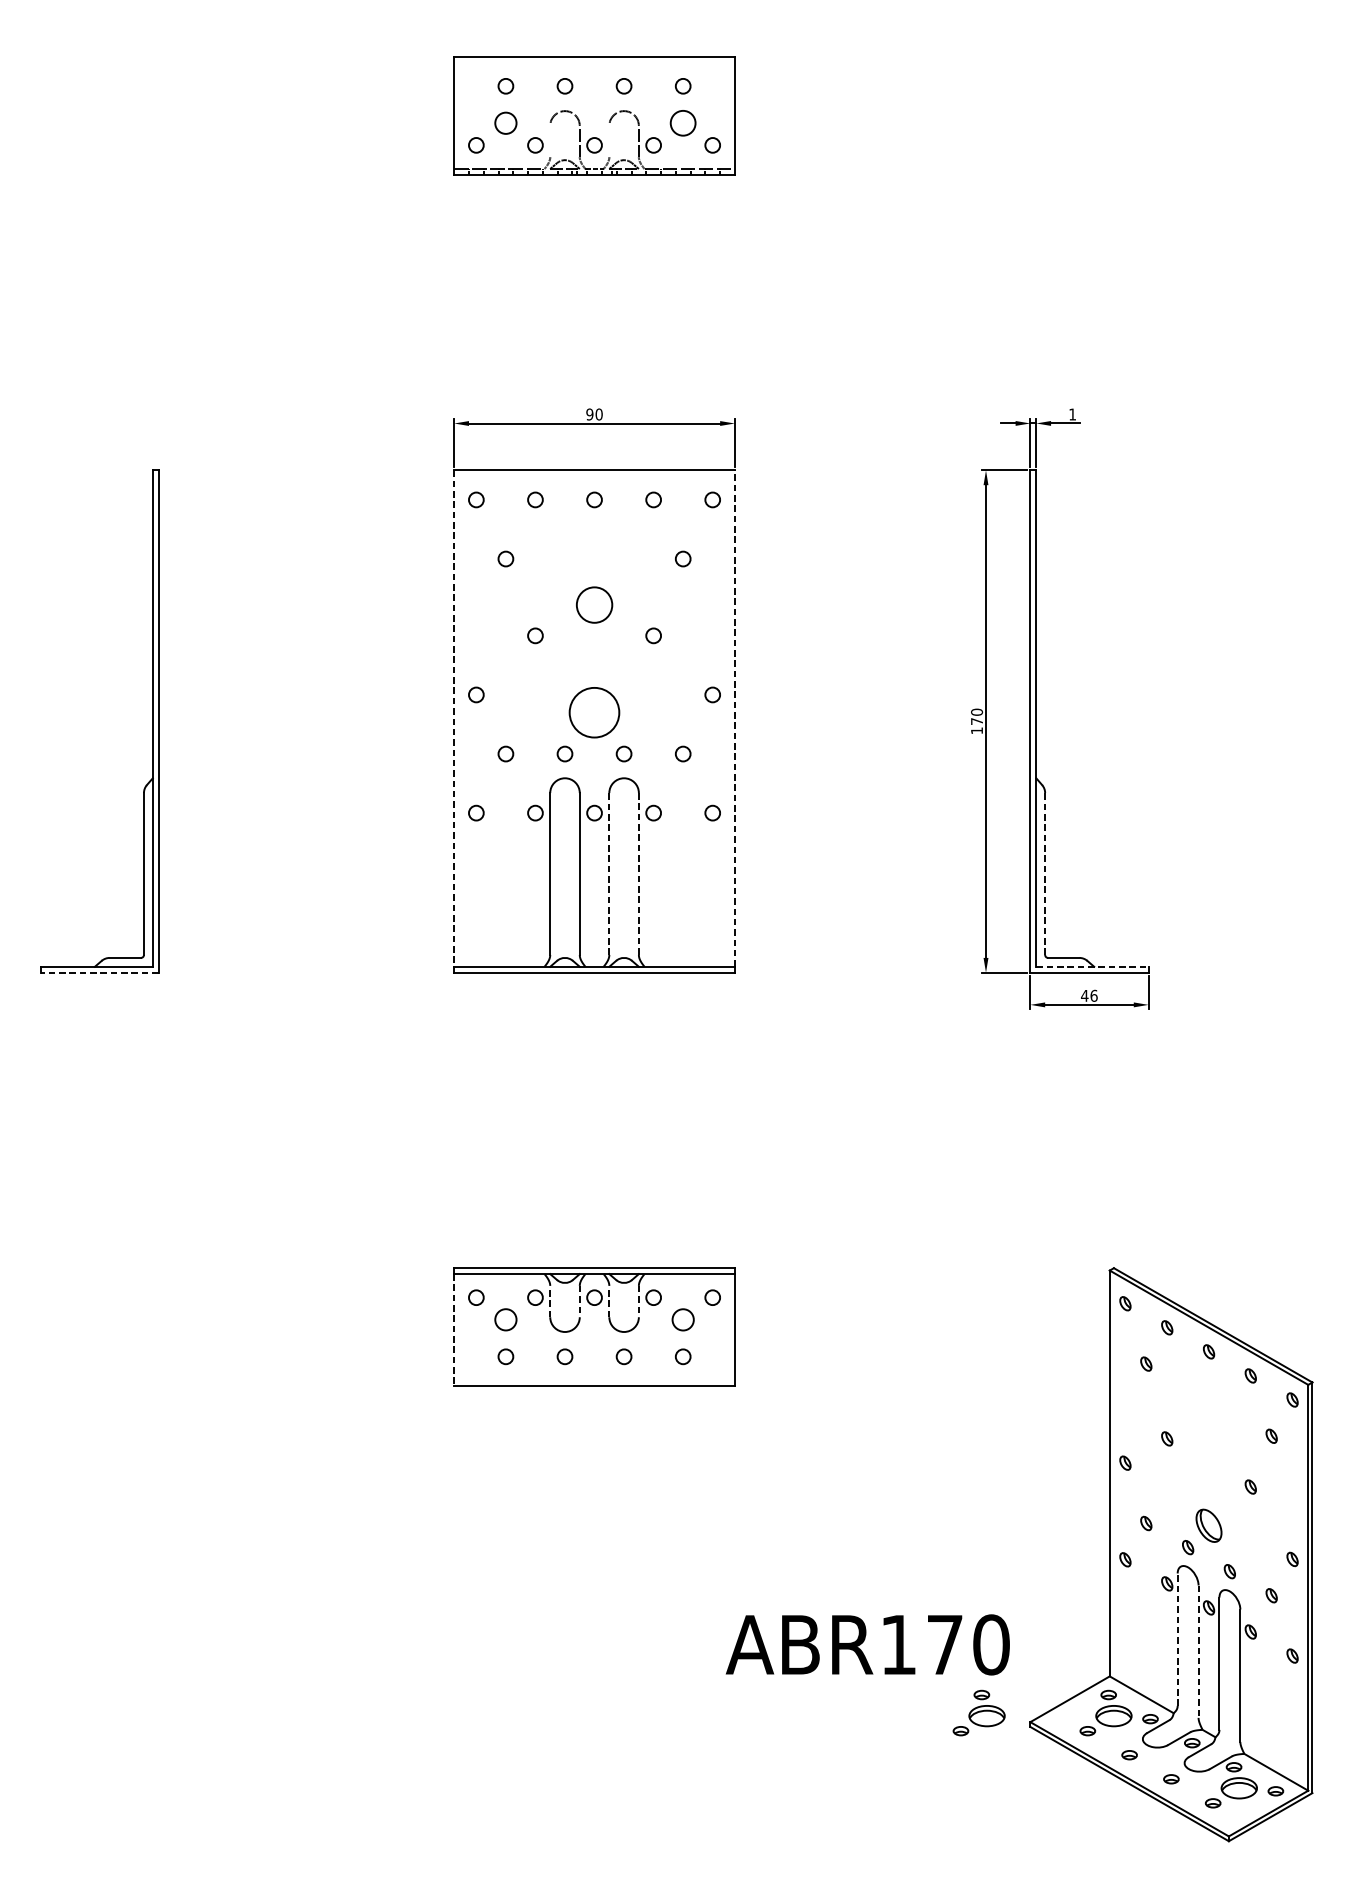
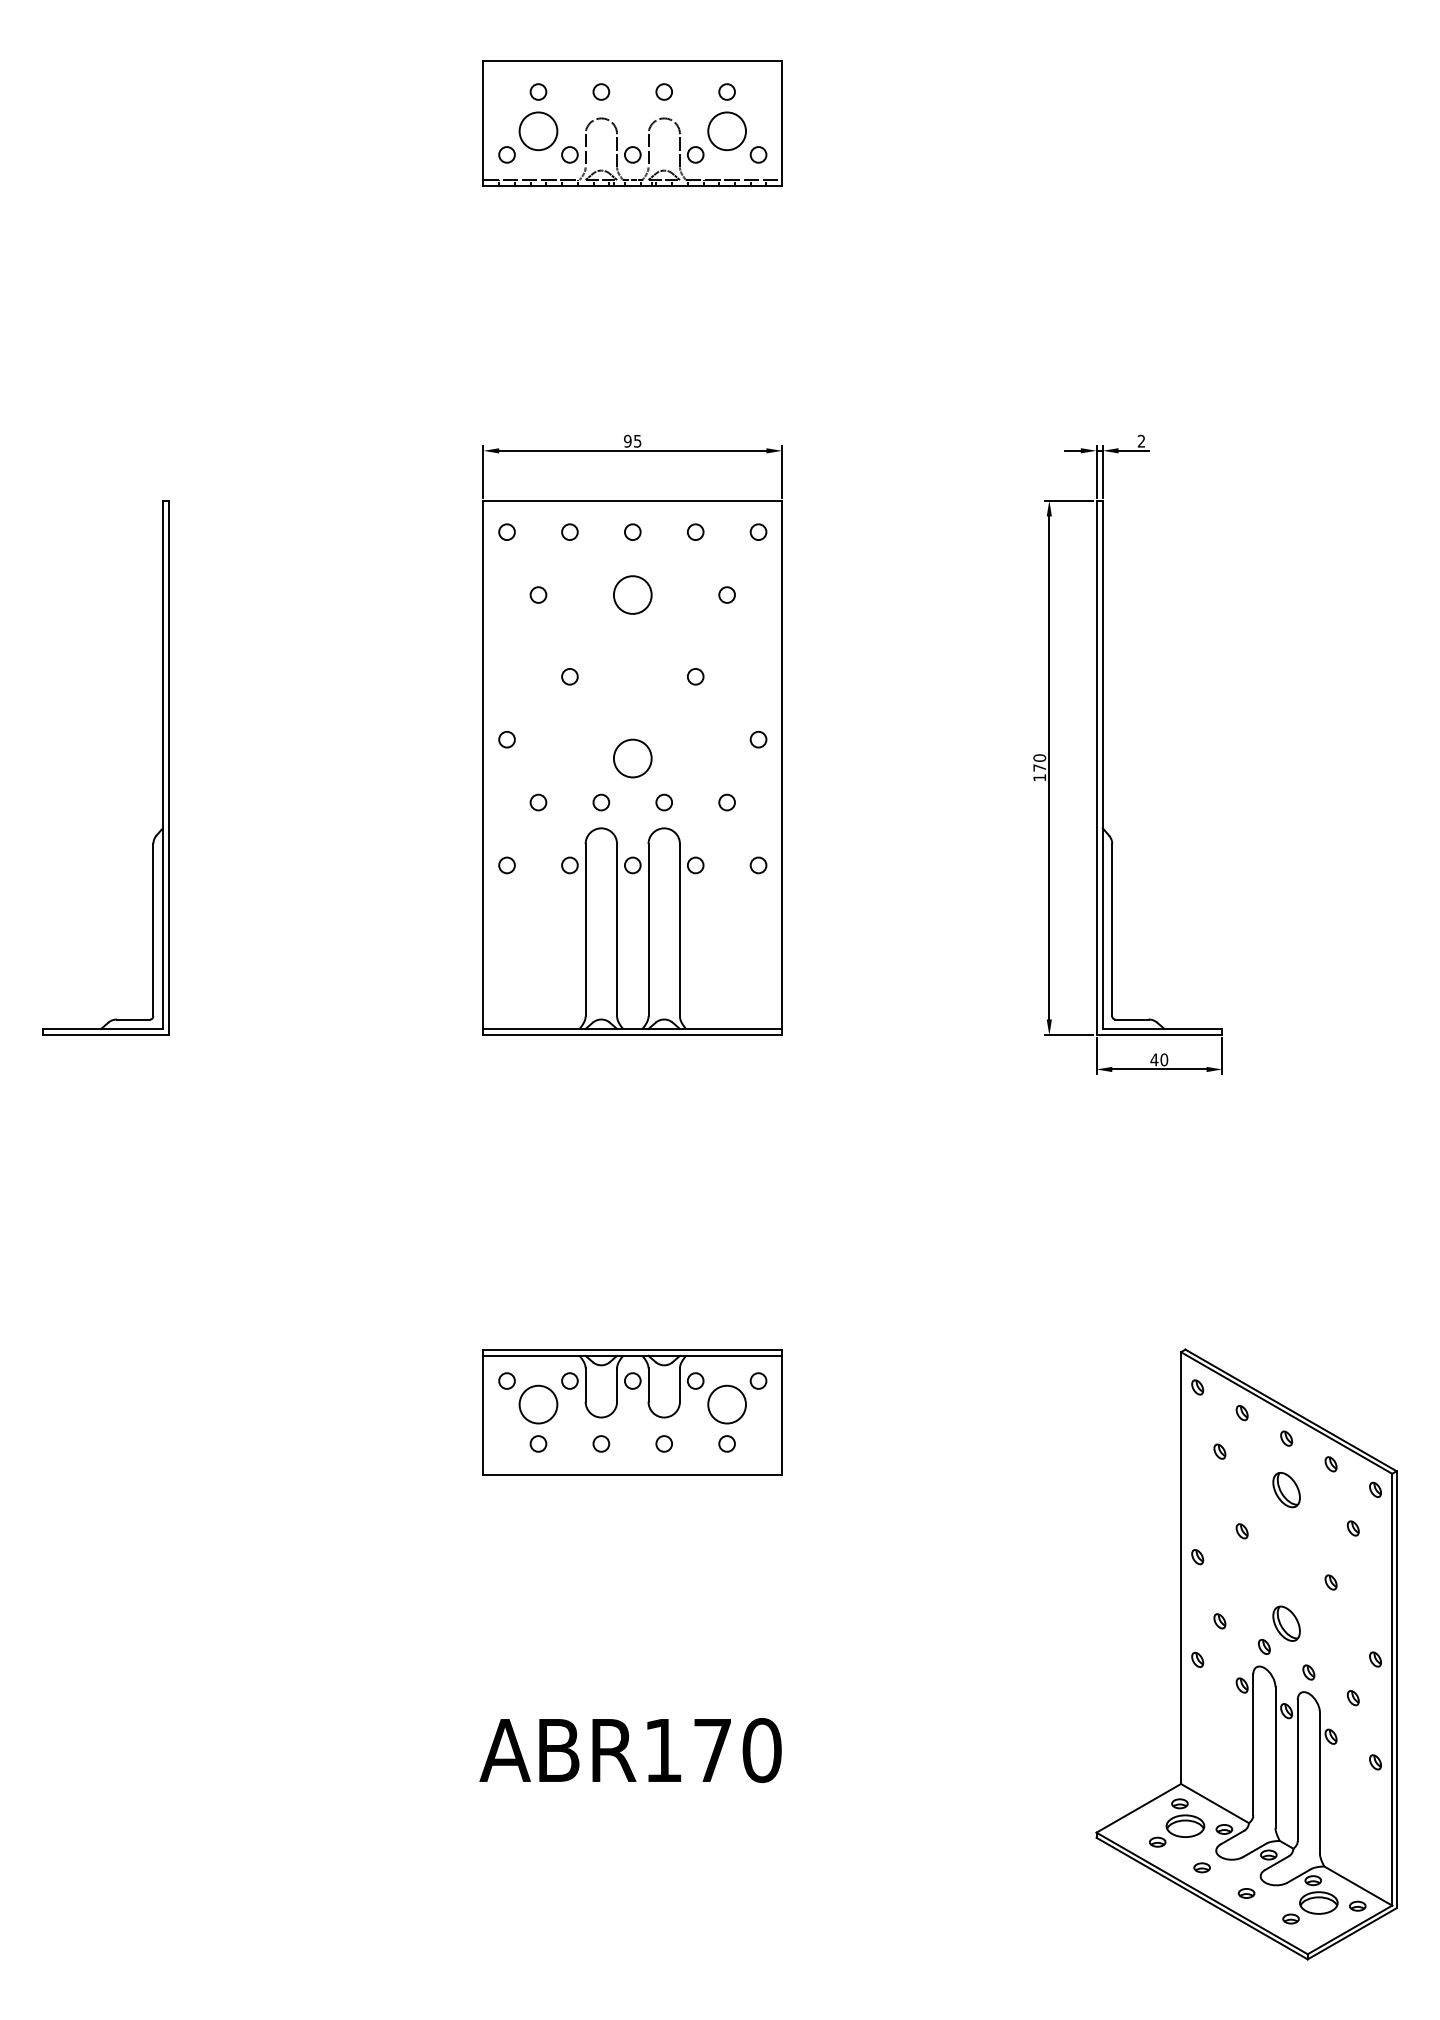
circle: (505, 123) -> (538, 131), size x1.67
circle: (682, 123) -> (726, 131), size x1.43
line: (550, 141) -> (585, 150), added
line: (609, 141) -> (648, 150), added
text: (598, 413) -> (637, 440), 90 -> 95
text: (1071, 413) -> (1140, 440), 1 -> 2
circle: (594, 604) -> (632, 594), moved
circle: (594, 712) -> (632, 758), size x0.71
line: (735, 718) -> (782, 764), dashed -> solid
line: (454, 719) -> (483, 765), dashed -> solid
line: (609, 873) -> (648, 929), dashed -> solid
line: (1045, 873) -> (1112, 929), dashed -> solid
line: (638, 874) -> (679, 930), dashed -> solid
line: (1092, 966) -> (1162, 1028), dashed -> solid
line: (99, 972) -> (106, 1035), dashed -> solid
text: (1094, 995) -> (1164, 1059), 46 -> 40
line: (550, 1301) -> (585, 1385), dashed -> solid
line: (580, 1301) -> (617, 1385), dashed -> solid
line: (609, 1301) -> (648, 1385), dashed -> solid
line: (638, 1301) -> (679, 1385), dashed -> solid
circle: (505, 1319) -> (538, 1404), size x1.67
circle: (683, 1319) -> (727, 1404), size x1.67
line: (454, 1330) -> (483, 1415), dashed -> solid
part: (1208, 1400) -> (1286, 1490), added
line: (1177, 1639) -> (1253, 1744), dashed -> solid
text: (867, 1644) -> (630, 1750), moved
line: (1198, 1652) -> (1275, 1758), dashed -> solid
part: (979, 1712) -> (1042, 1822), removed

